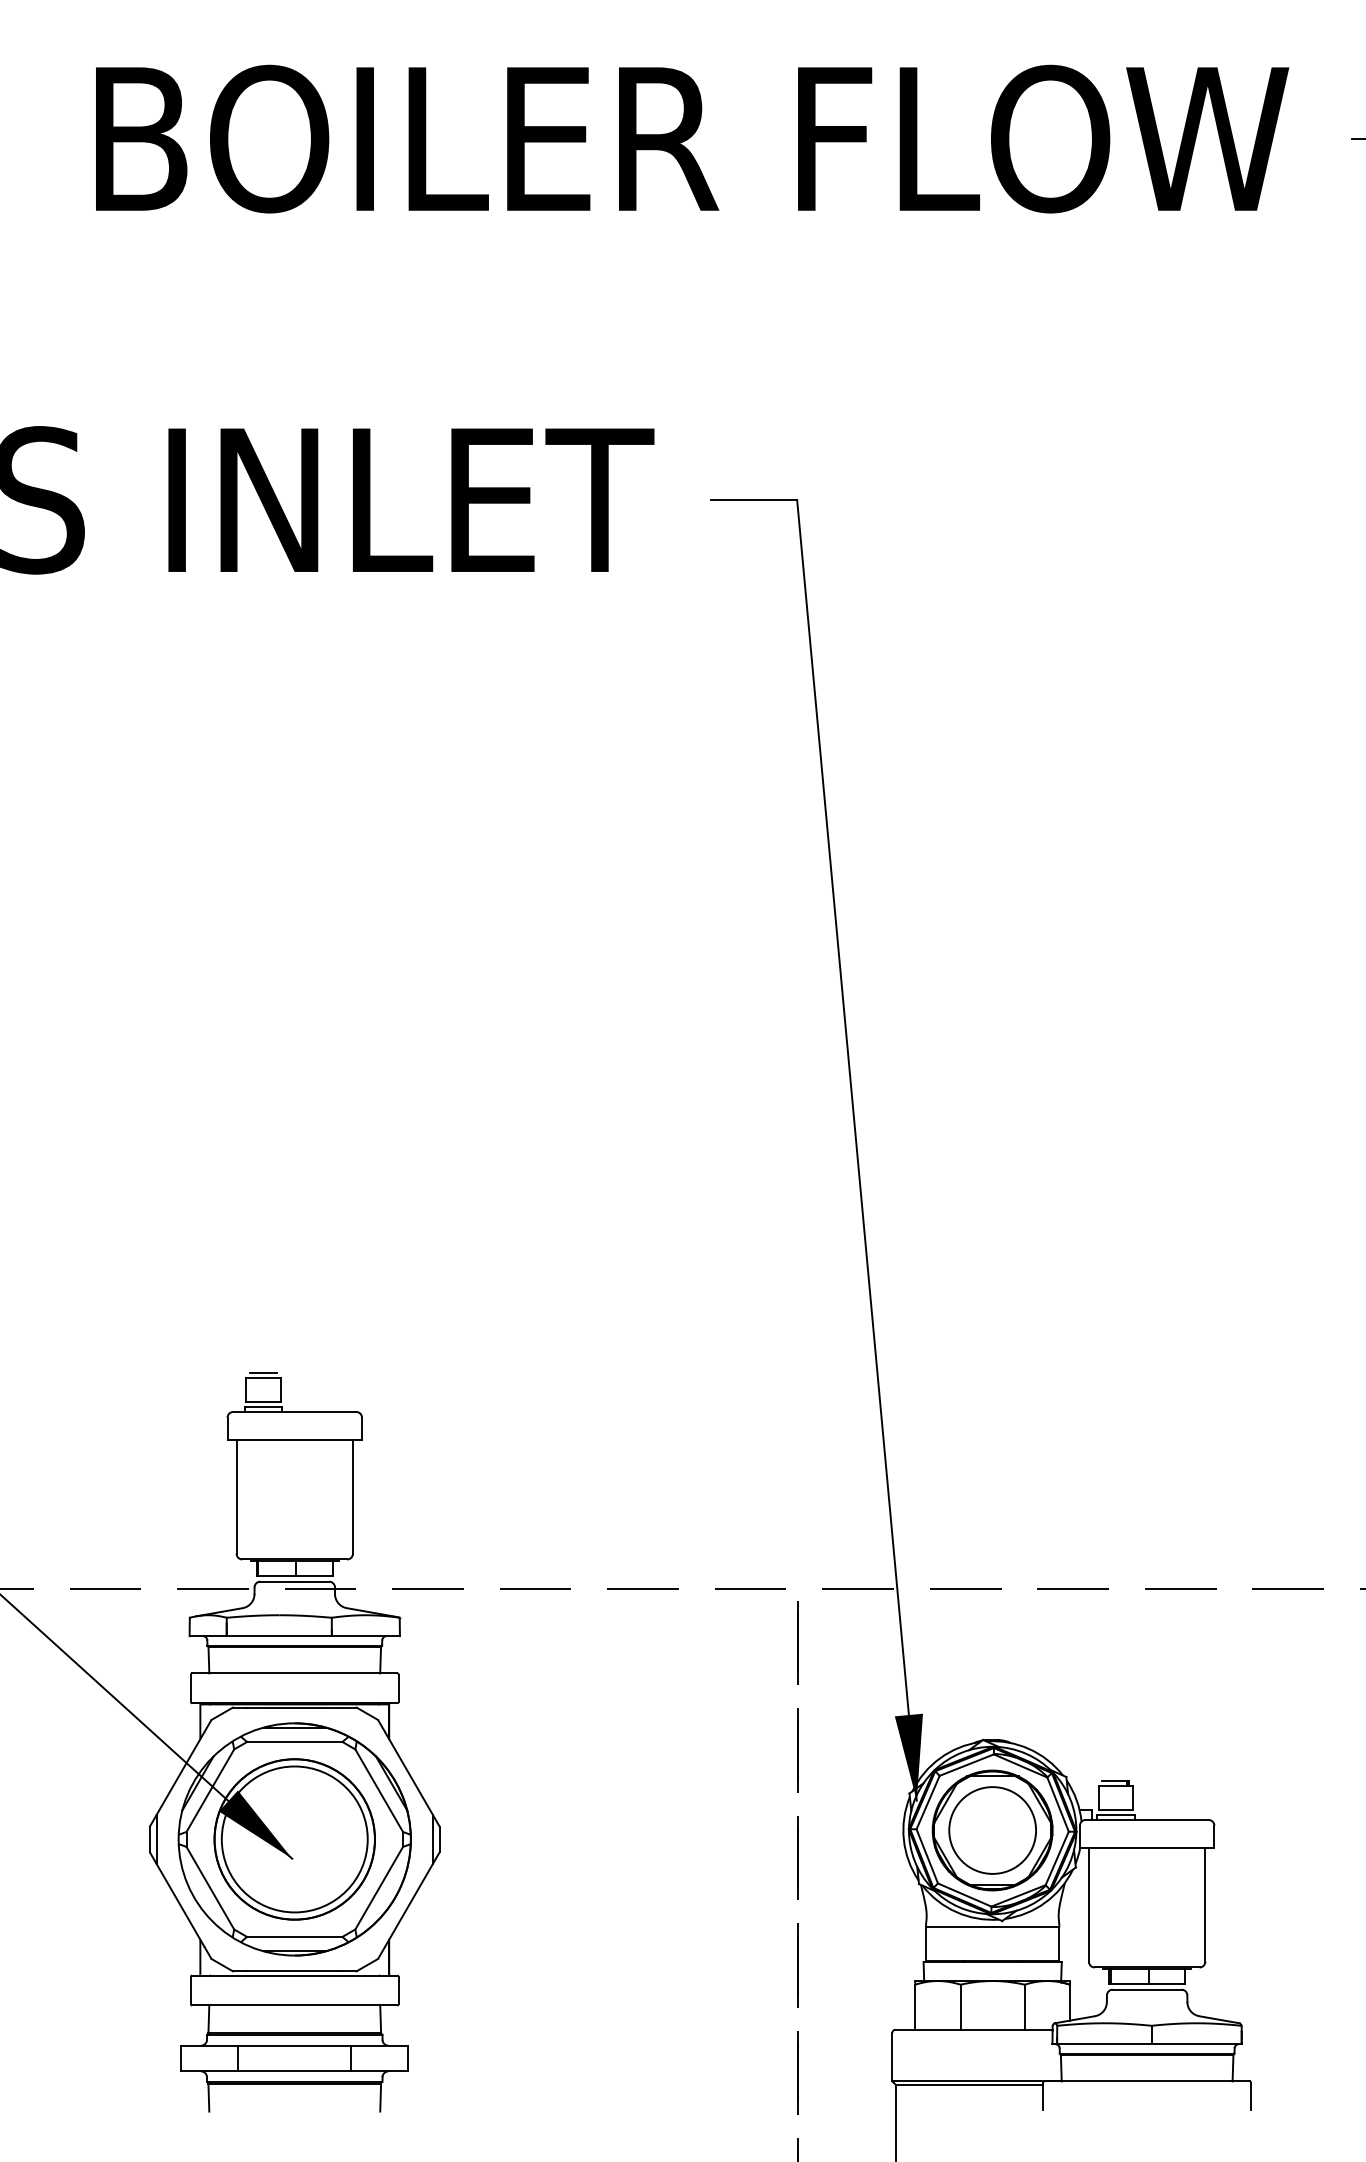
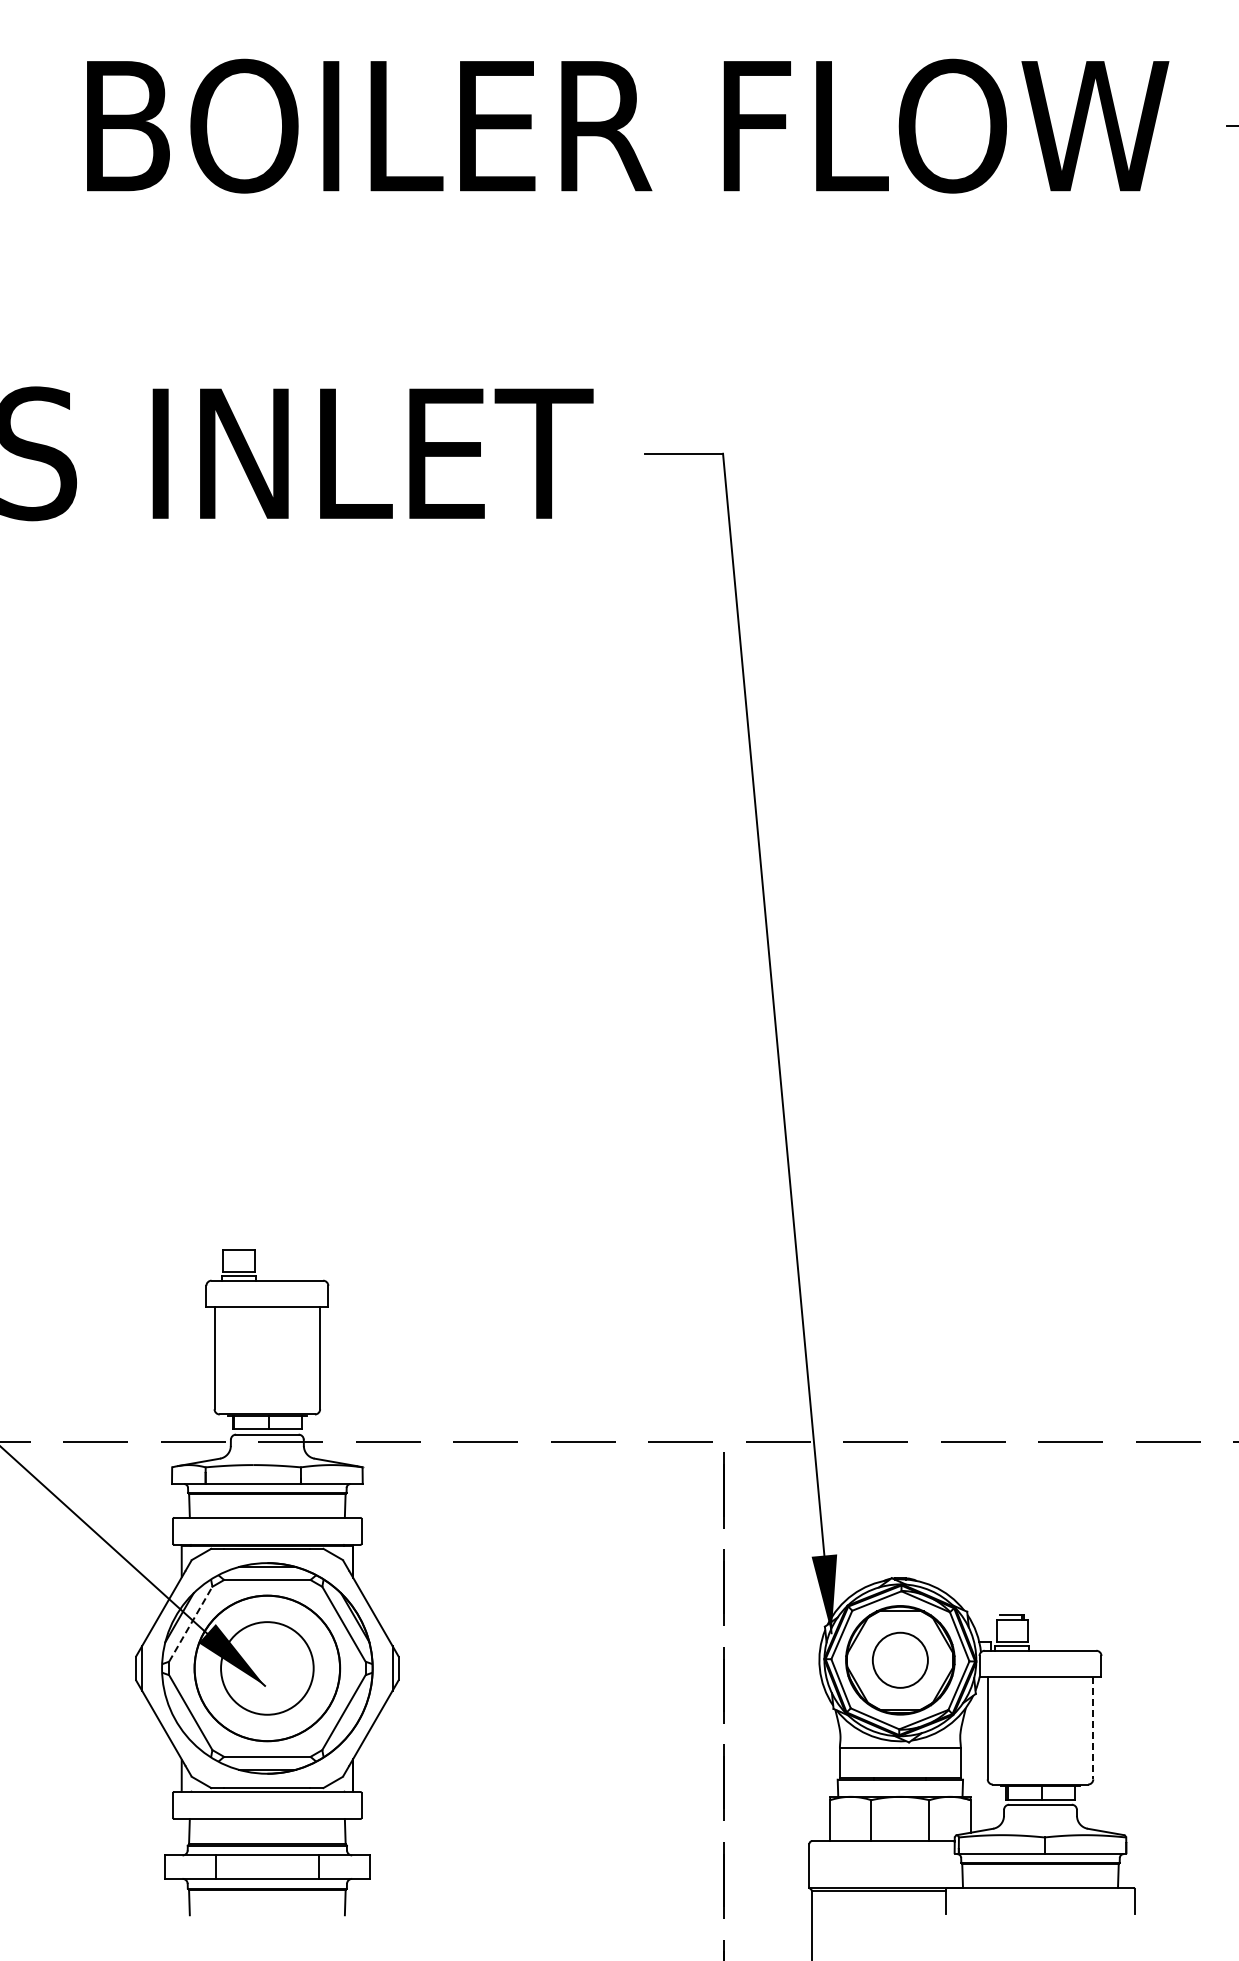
line: (262, 1372) -> (238, 1244), removed
line: (211, 1789) -> (191, 1623), solid -> dashed
circle: (992, 1829) -> (900, 1659), size x0.7
circle: (294, 1839) -> (267, 1668), size x0.7
line: (1205, 1905) -> (1093, 1728), solid -> dashed

